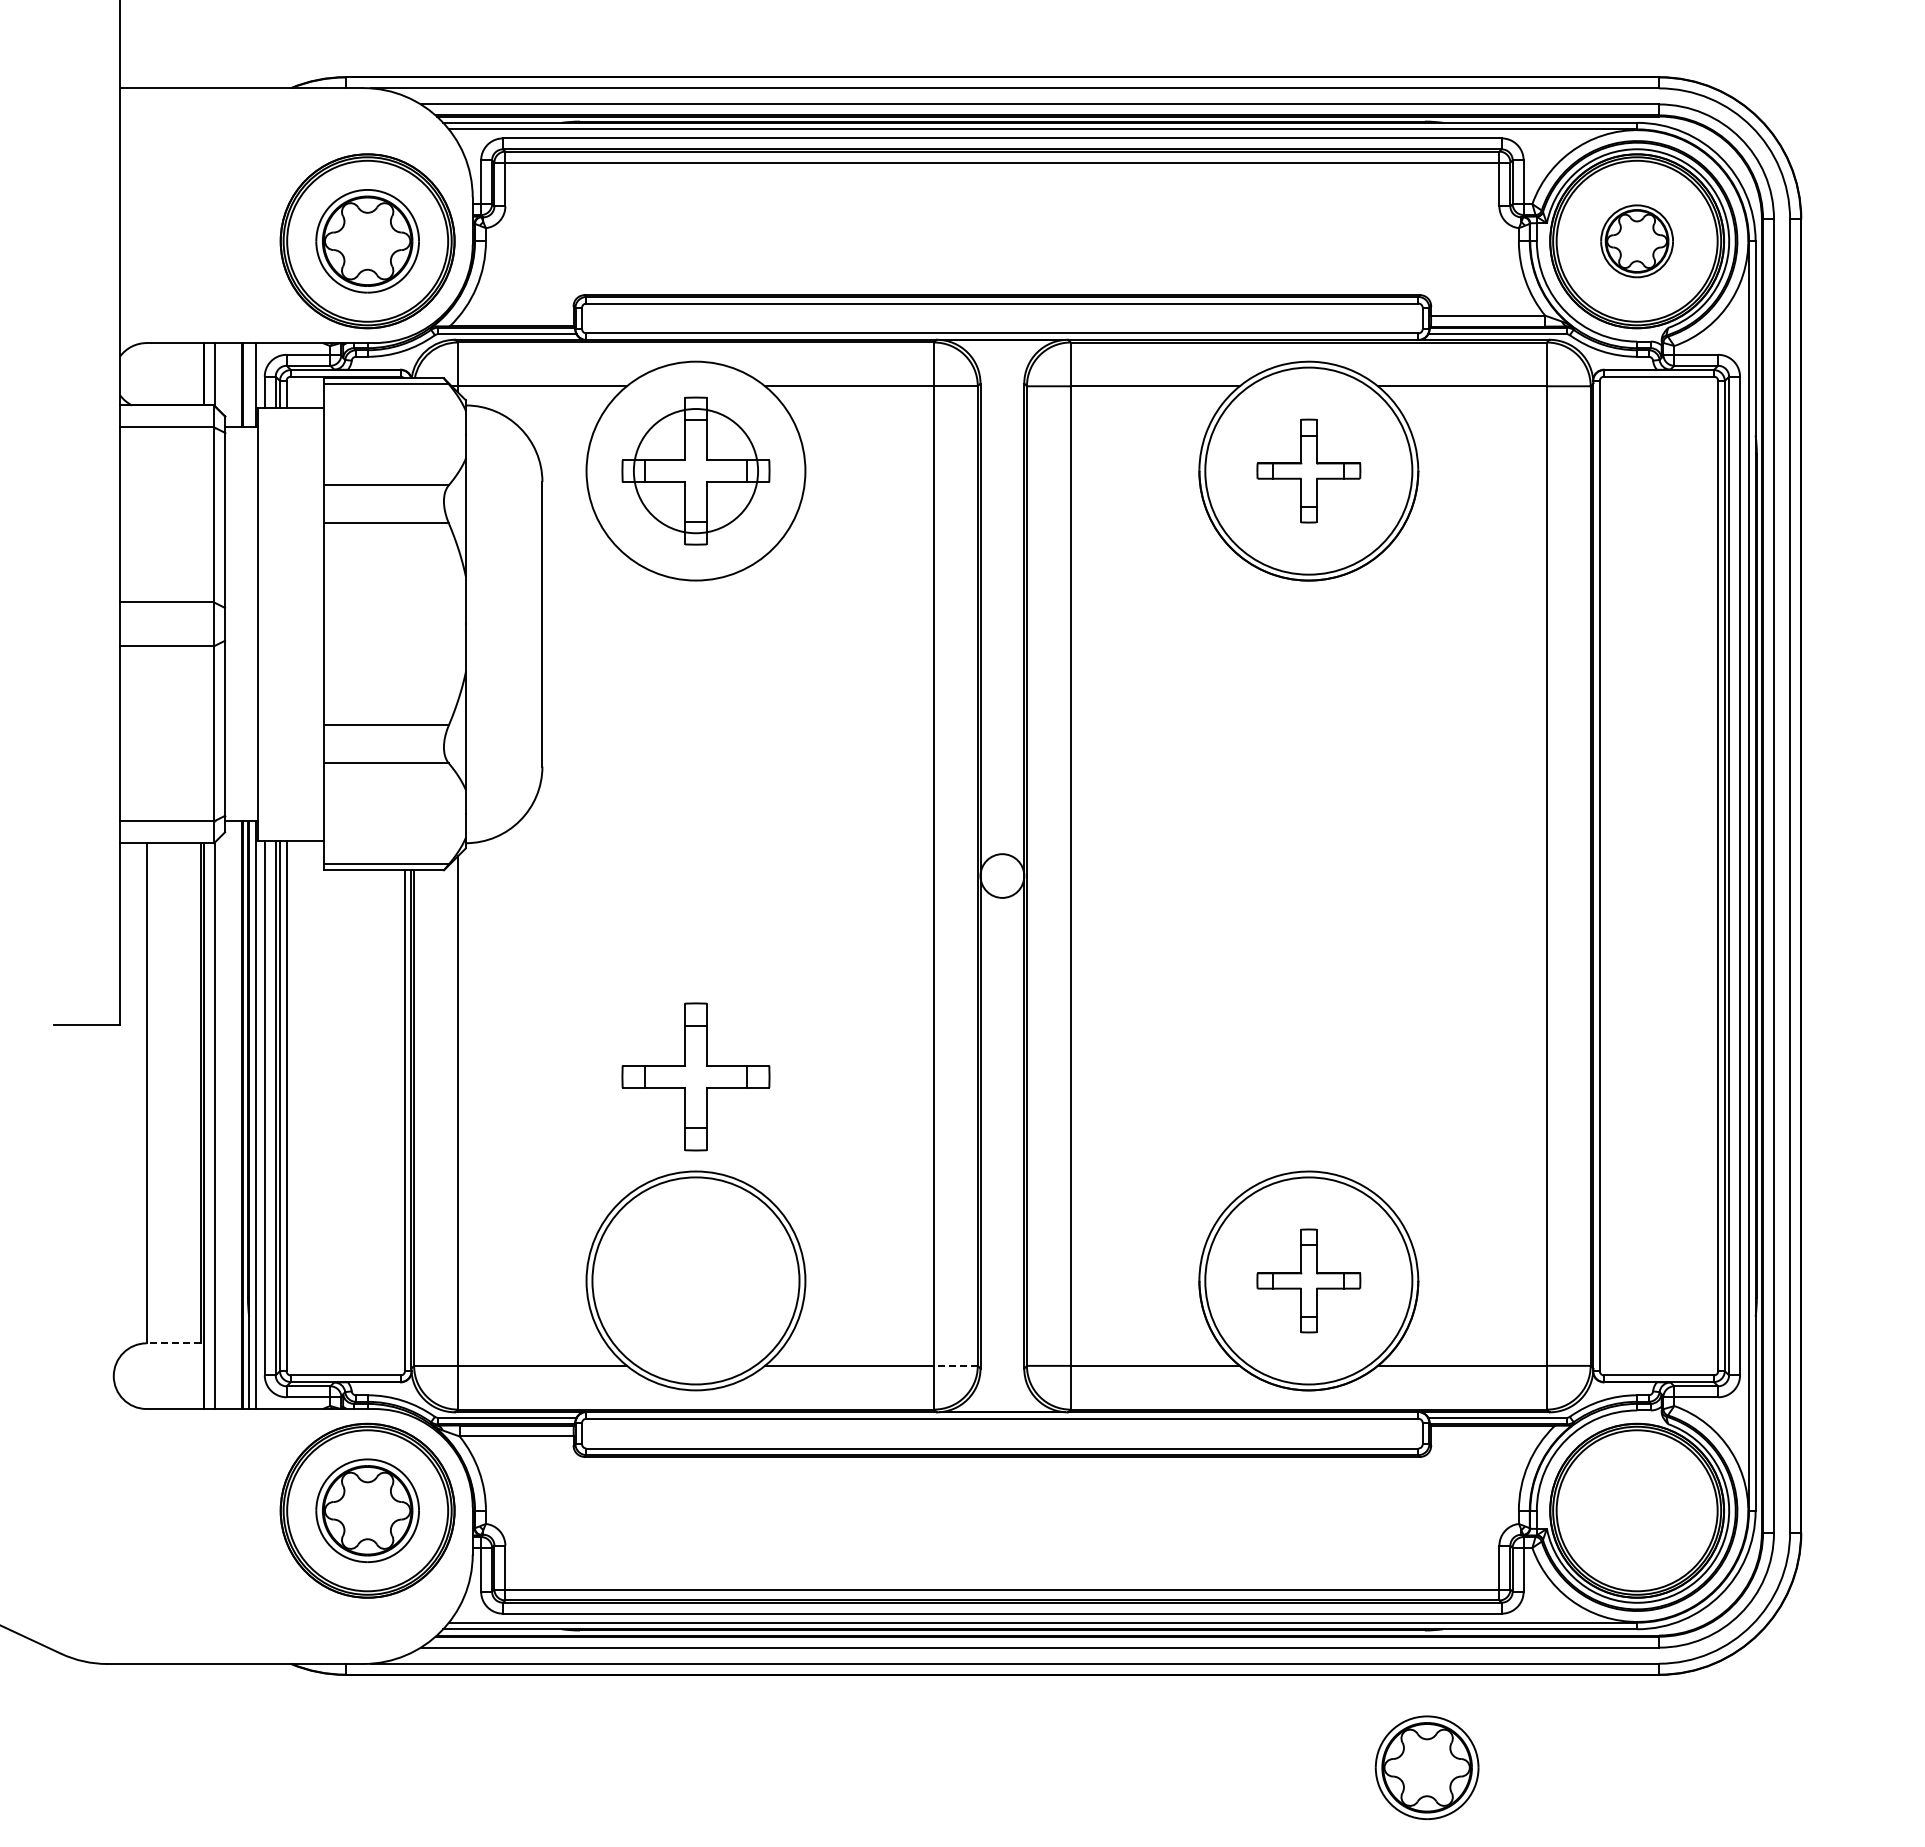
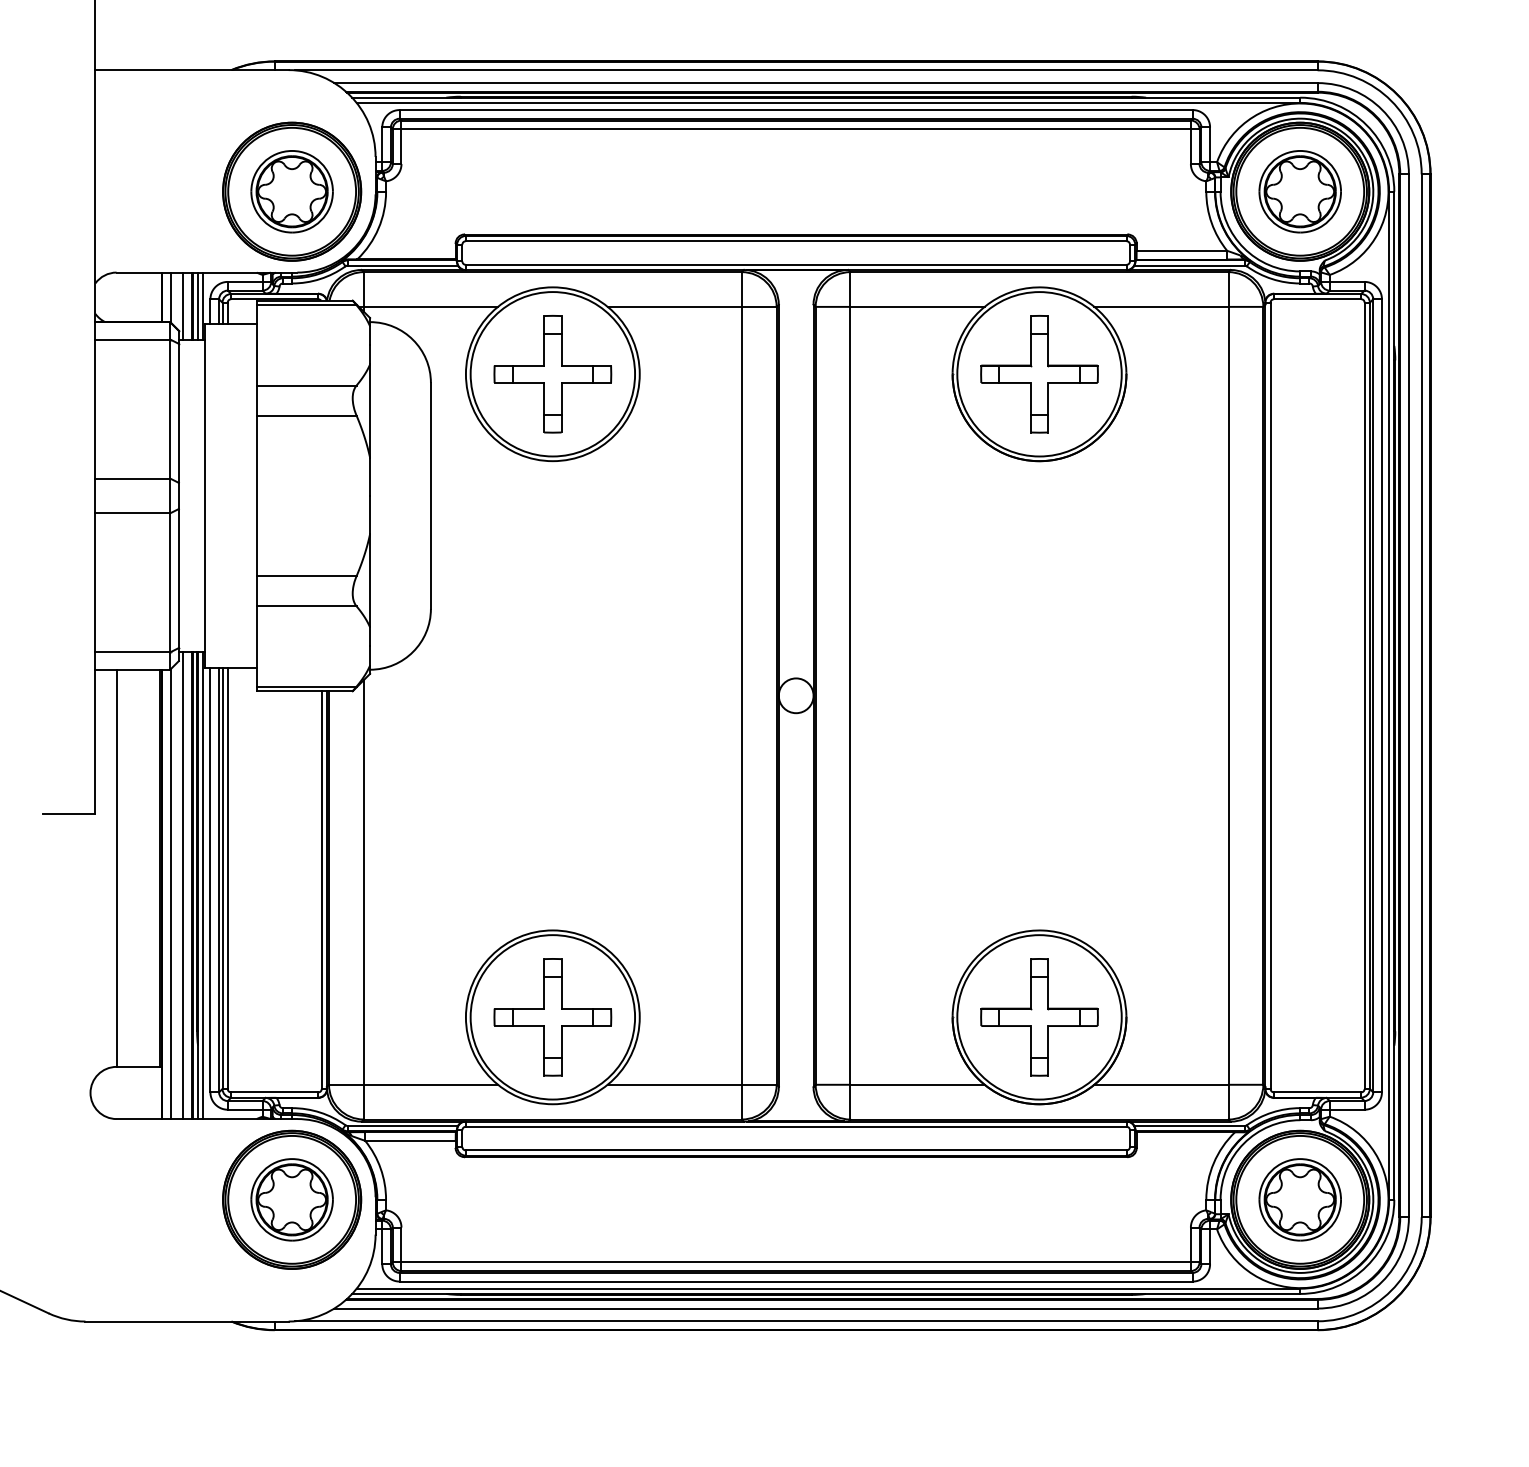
part: (1636, 241) -> (1299, 191), size x1.43
line: (230, 385) -> (183, 306), added
line: (249, 385) -> (198, 306), added
circle: (695, 470) -> (552, 373), size x1.67
part: (1308, 470) -> (1039, 373), size x1.43
part: (695, 1076) -> (552, 1016), moved
line: (230, 1115) -> (183, 885), added
part: (1308, 1280) -> (1039, 1016), size x1.43
line: (173, 1343) -> (137, 1067), dashed -> solid
line: (955, 1365) -> (758, 1084), dashed -> solid
part: (1426, 1767) -> (1299, 1199), moved

